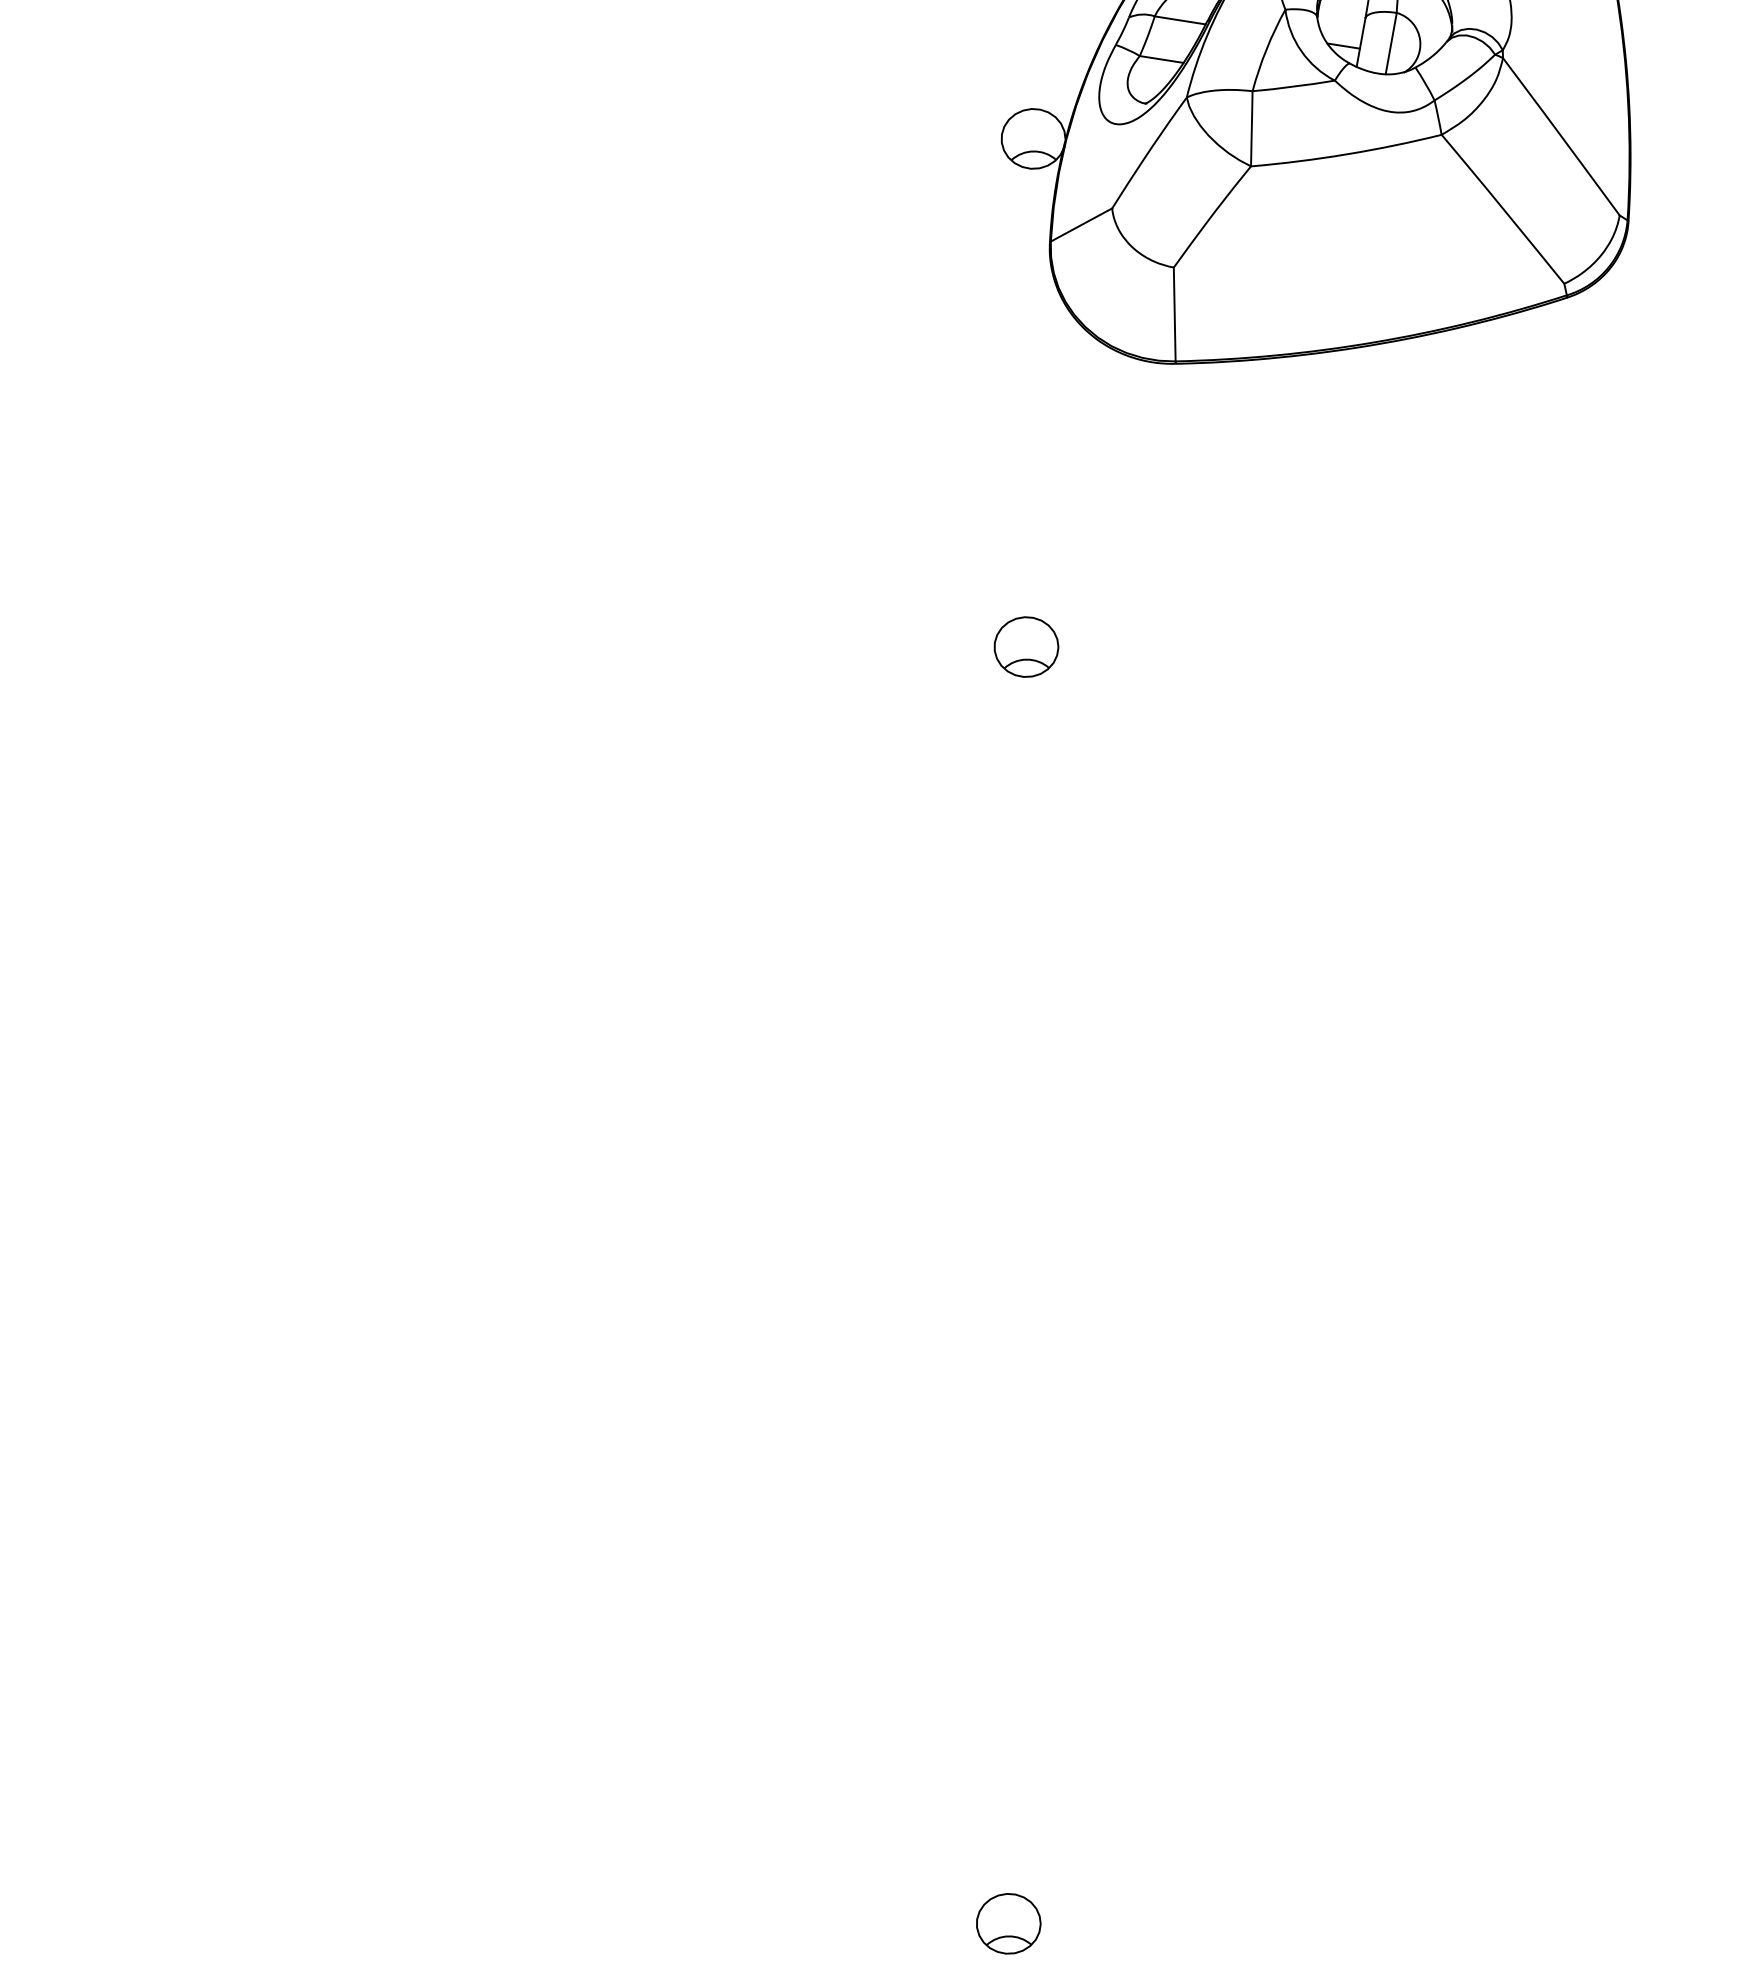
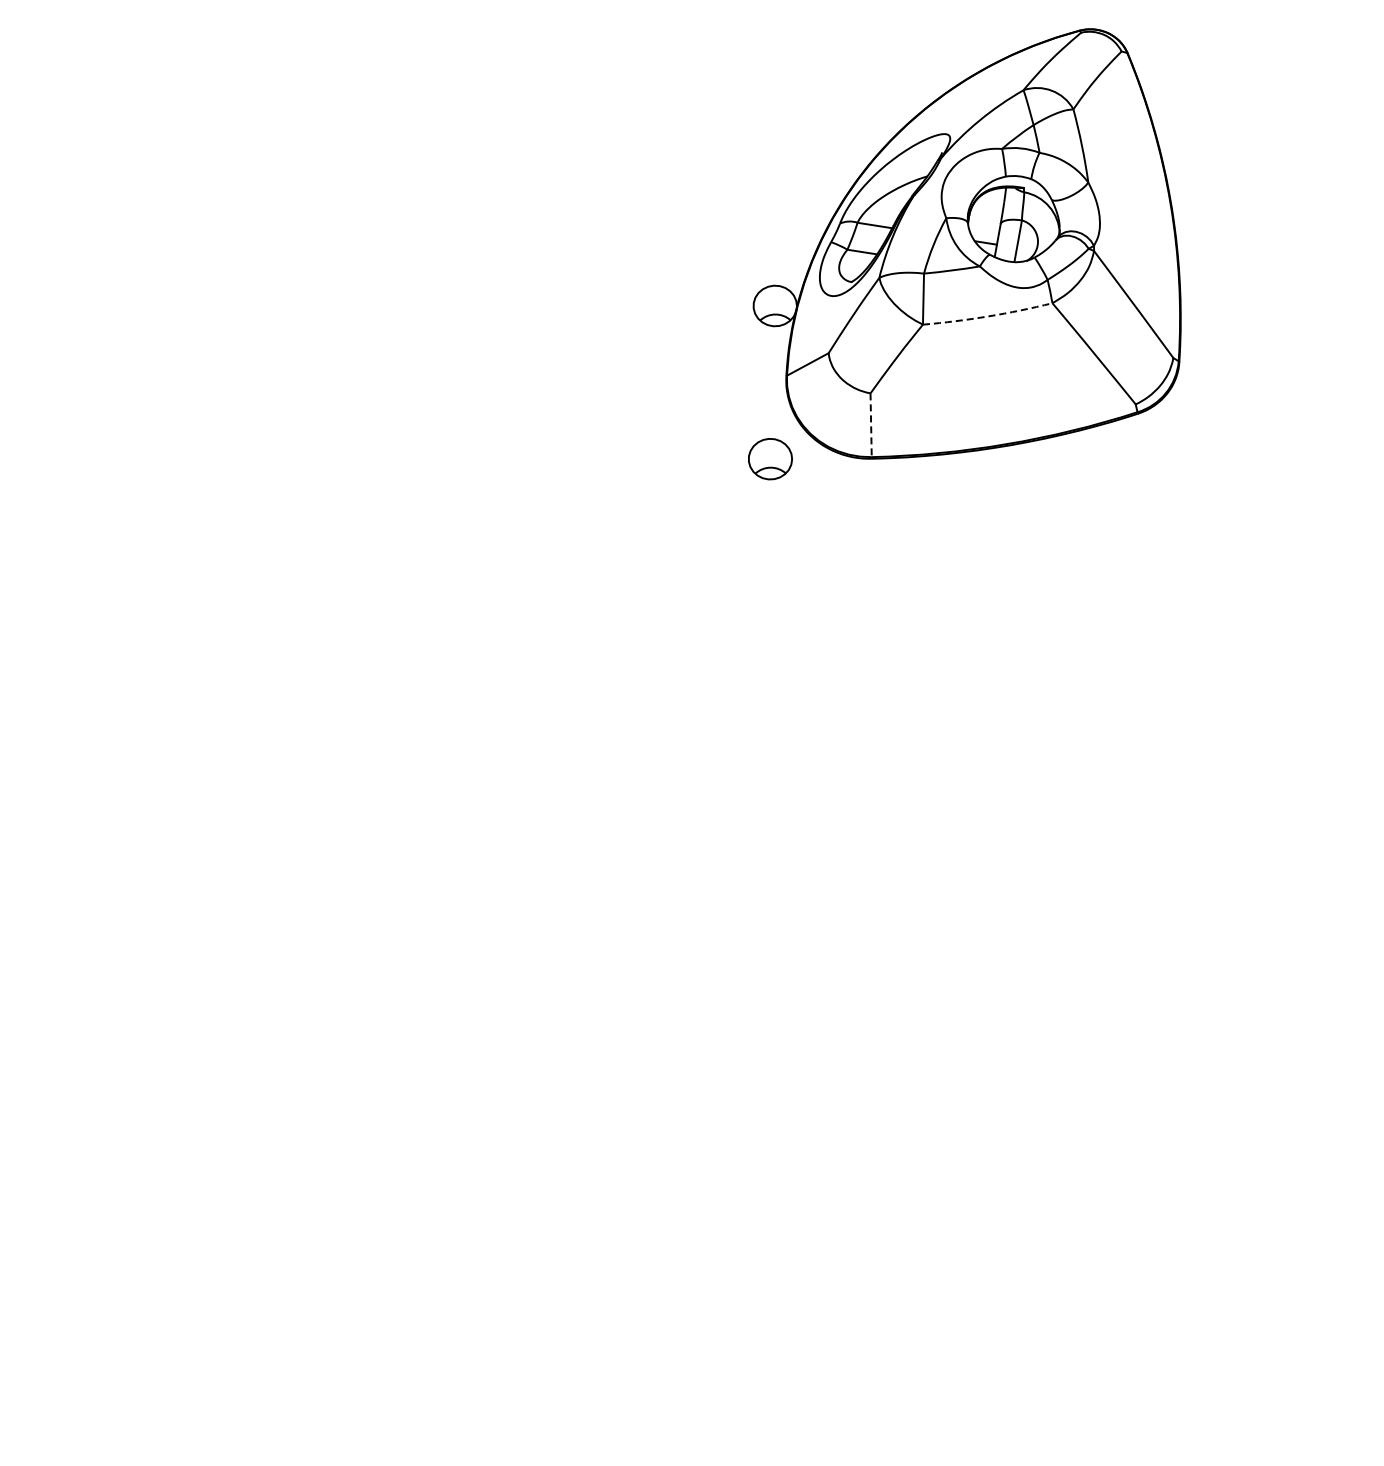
arc: (1347, 154) -> (988, 316), solid -> dashed
line: (1175, 314) -> (871, 425), solid -> dashed
part: (1026, 647) -> (770, 459), moved

